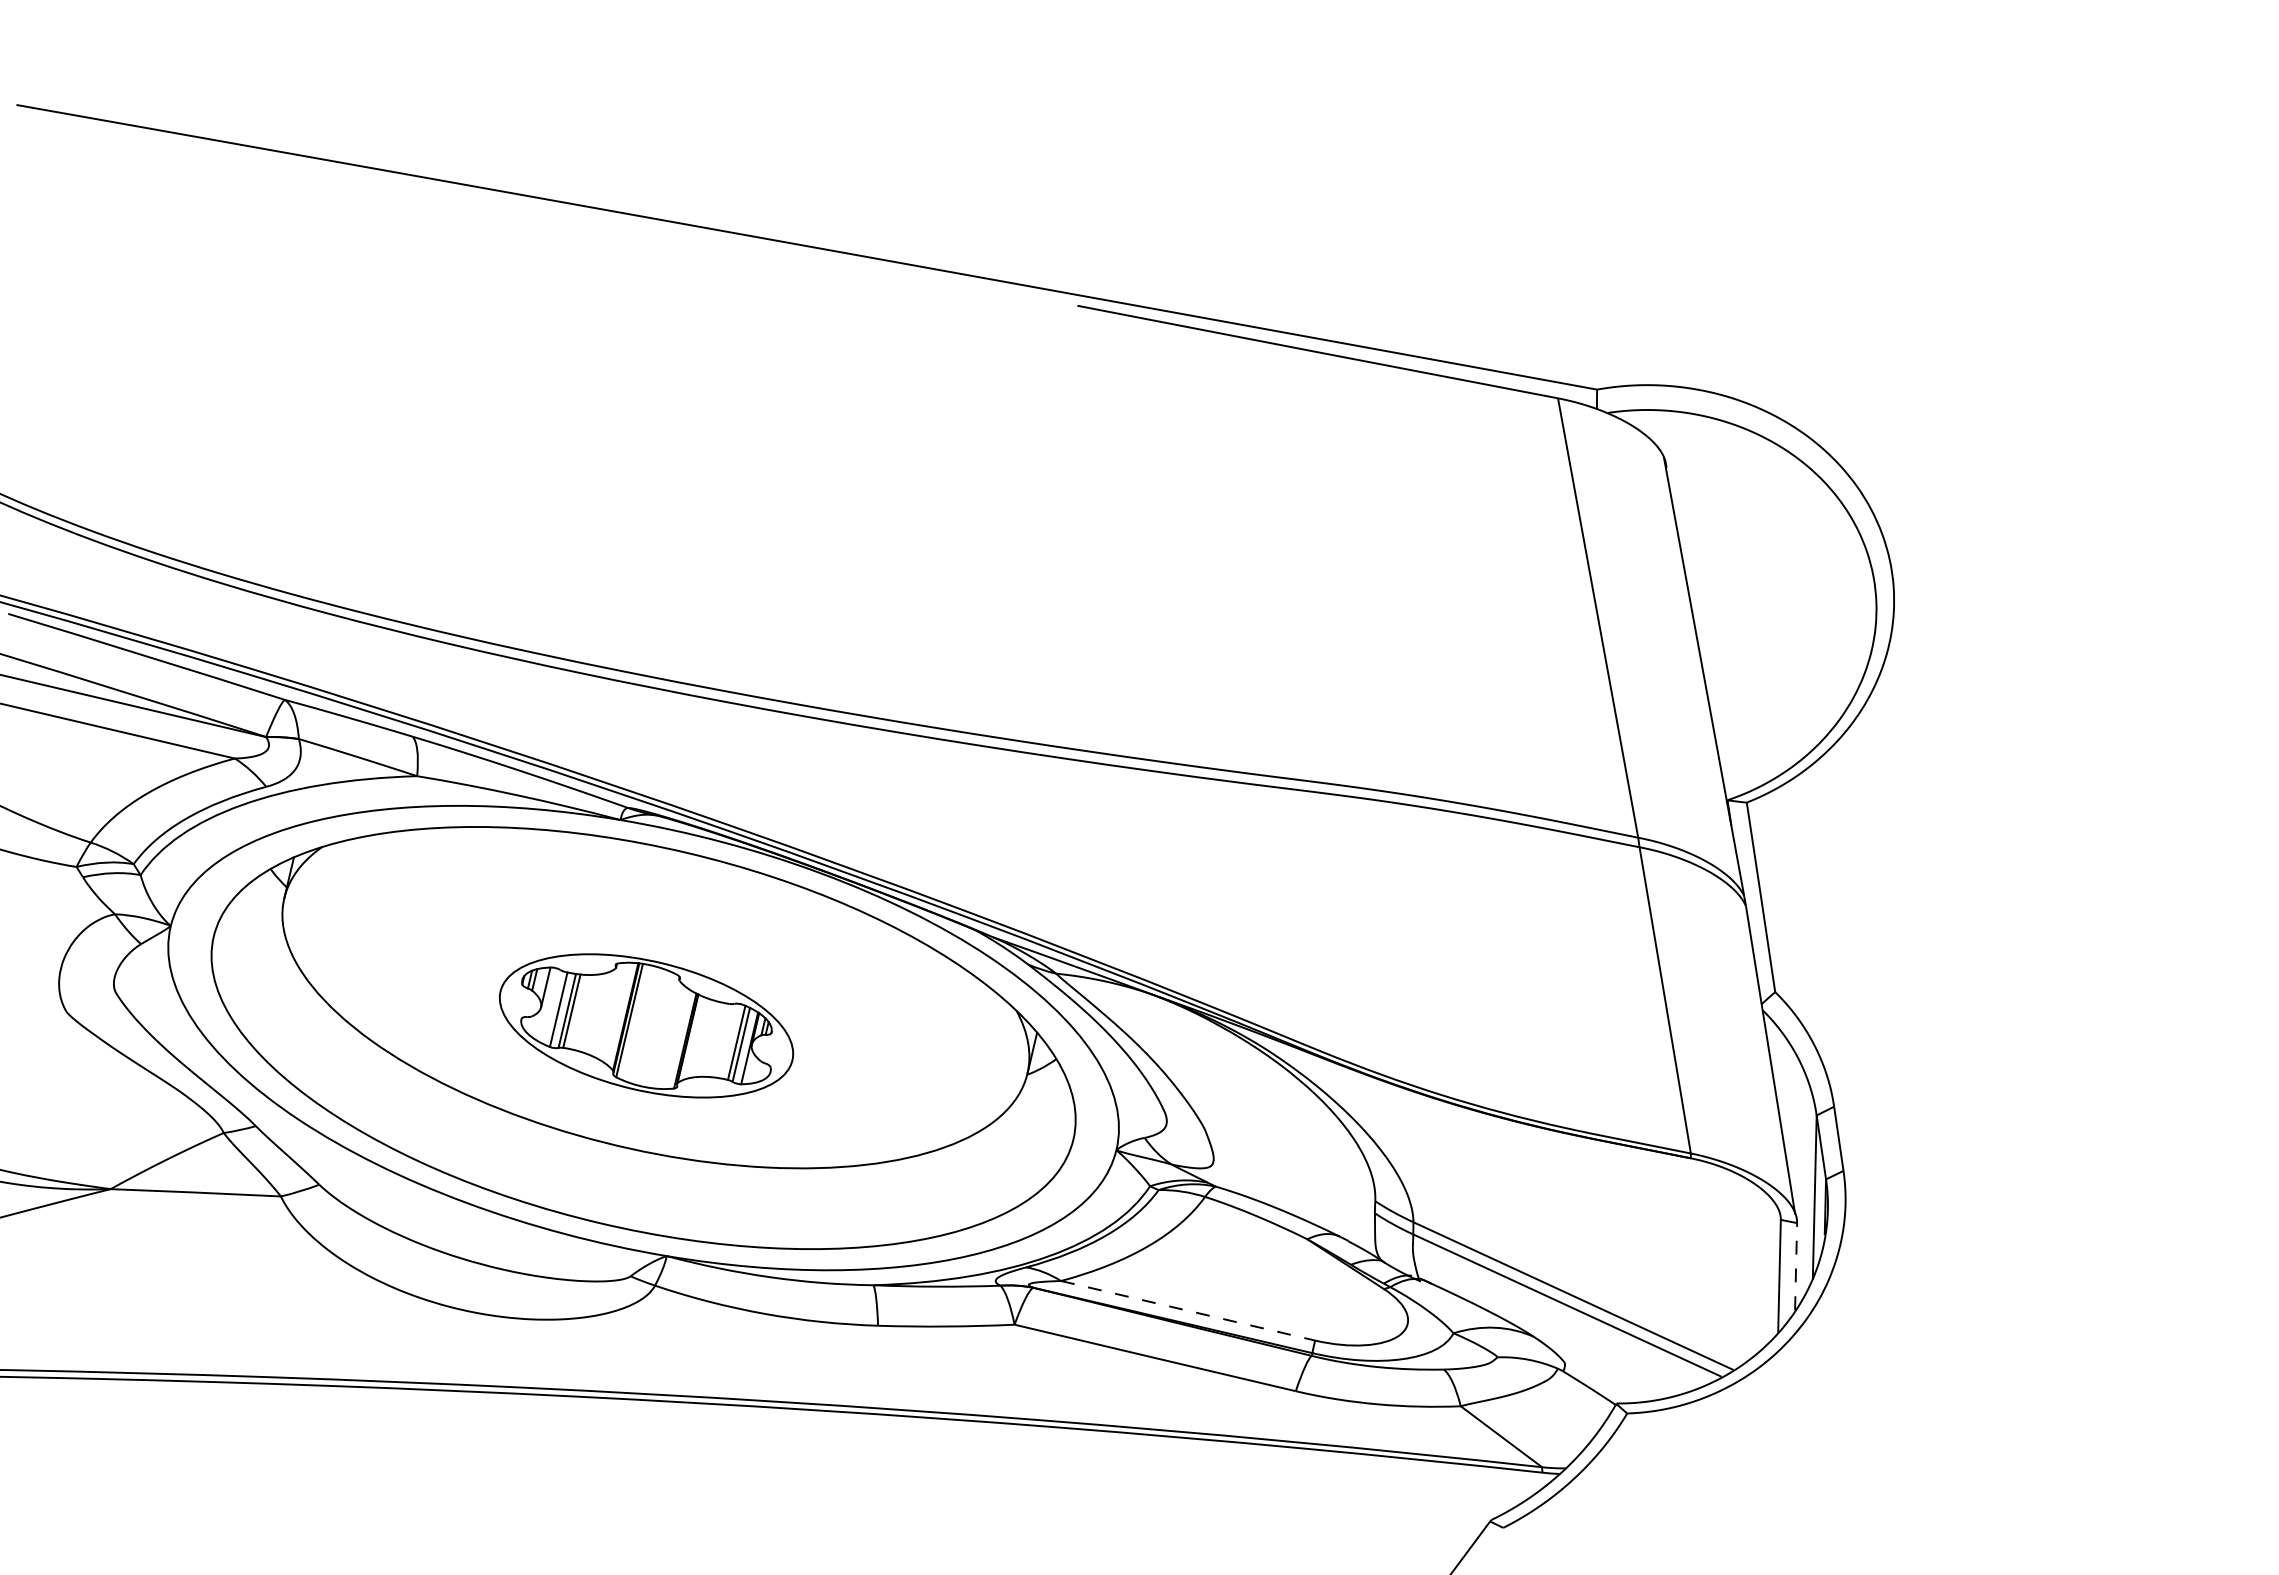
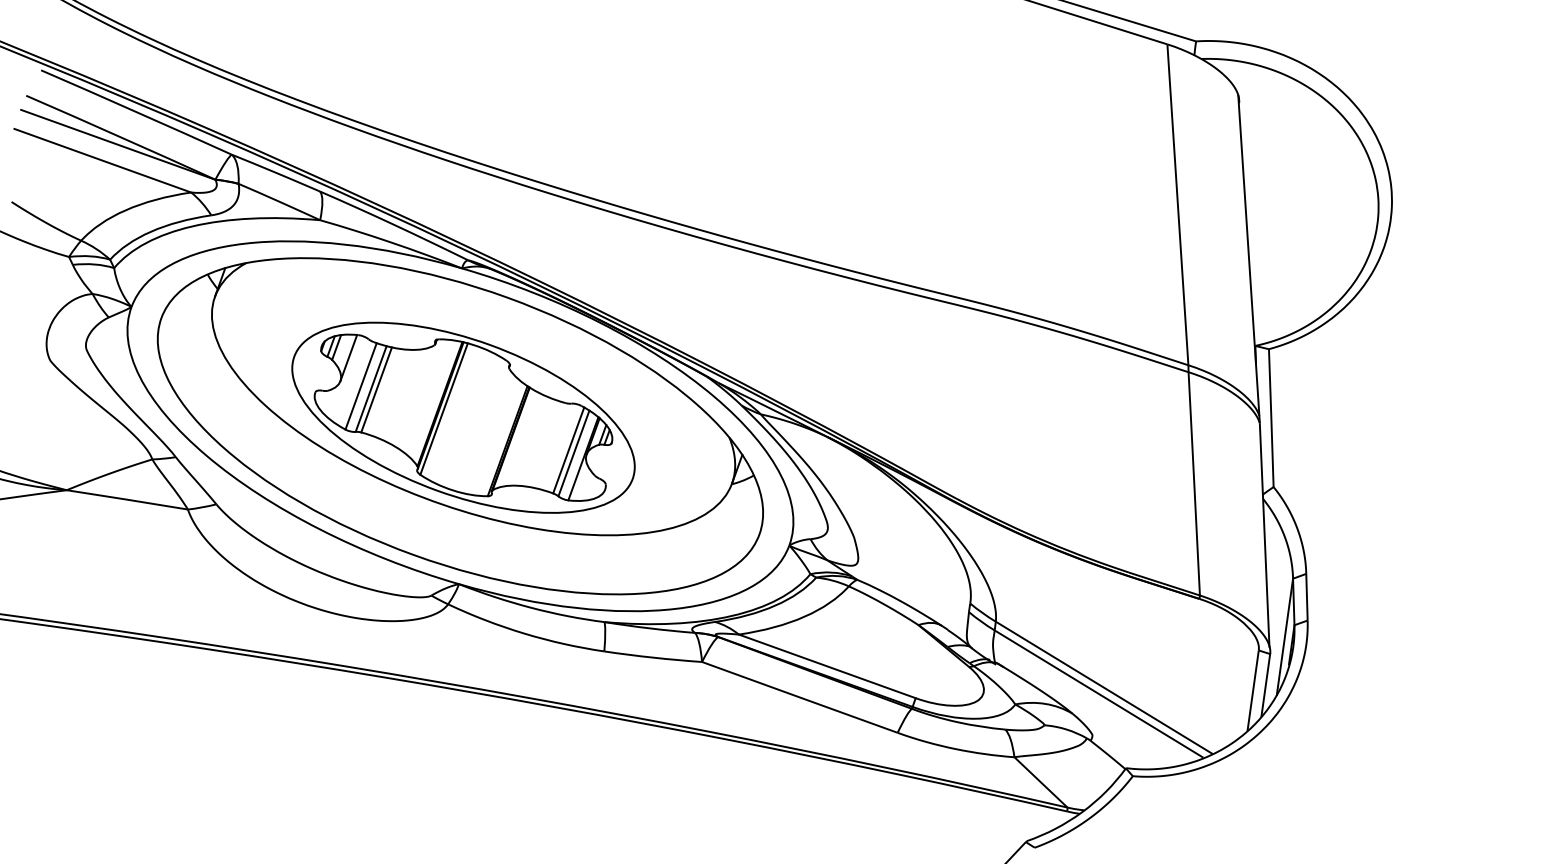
part: (646, 1025) -> (463, 417), size x1.67
line: (1796, 1266) -> (1266, 685), dashed -> solid
line: (1188, 1310) -> (827, 666), dashed -> solid

